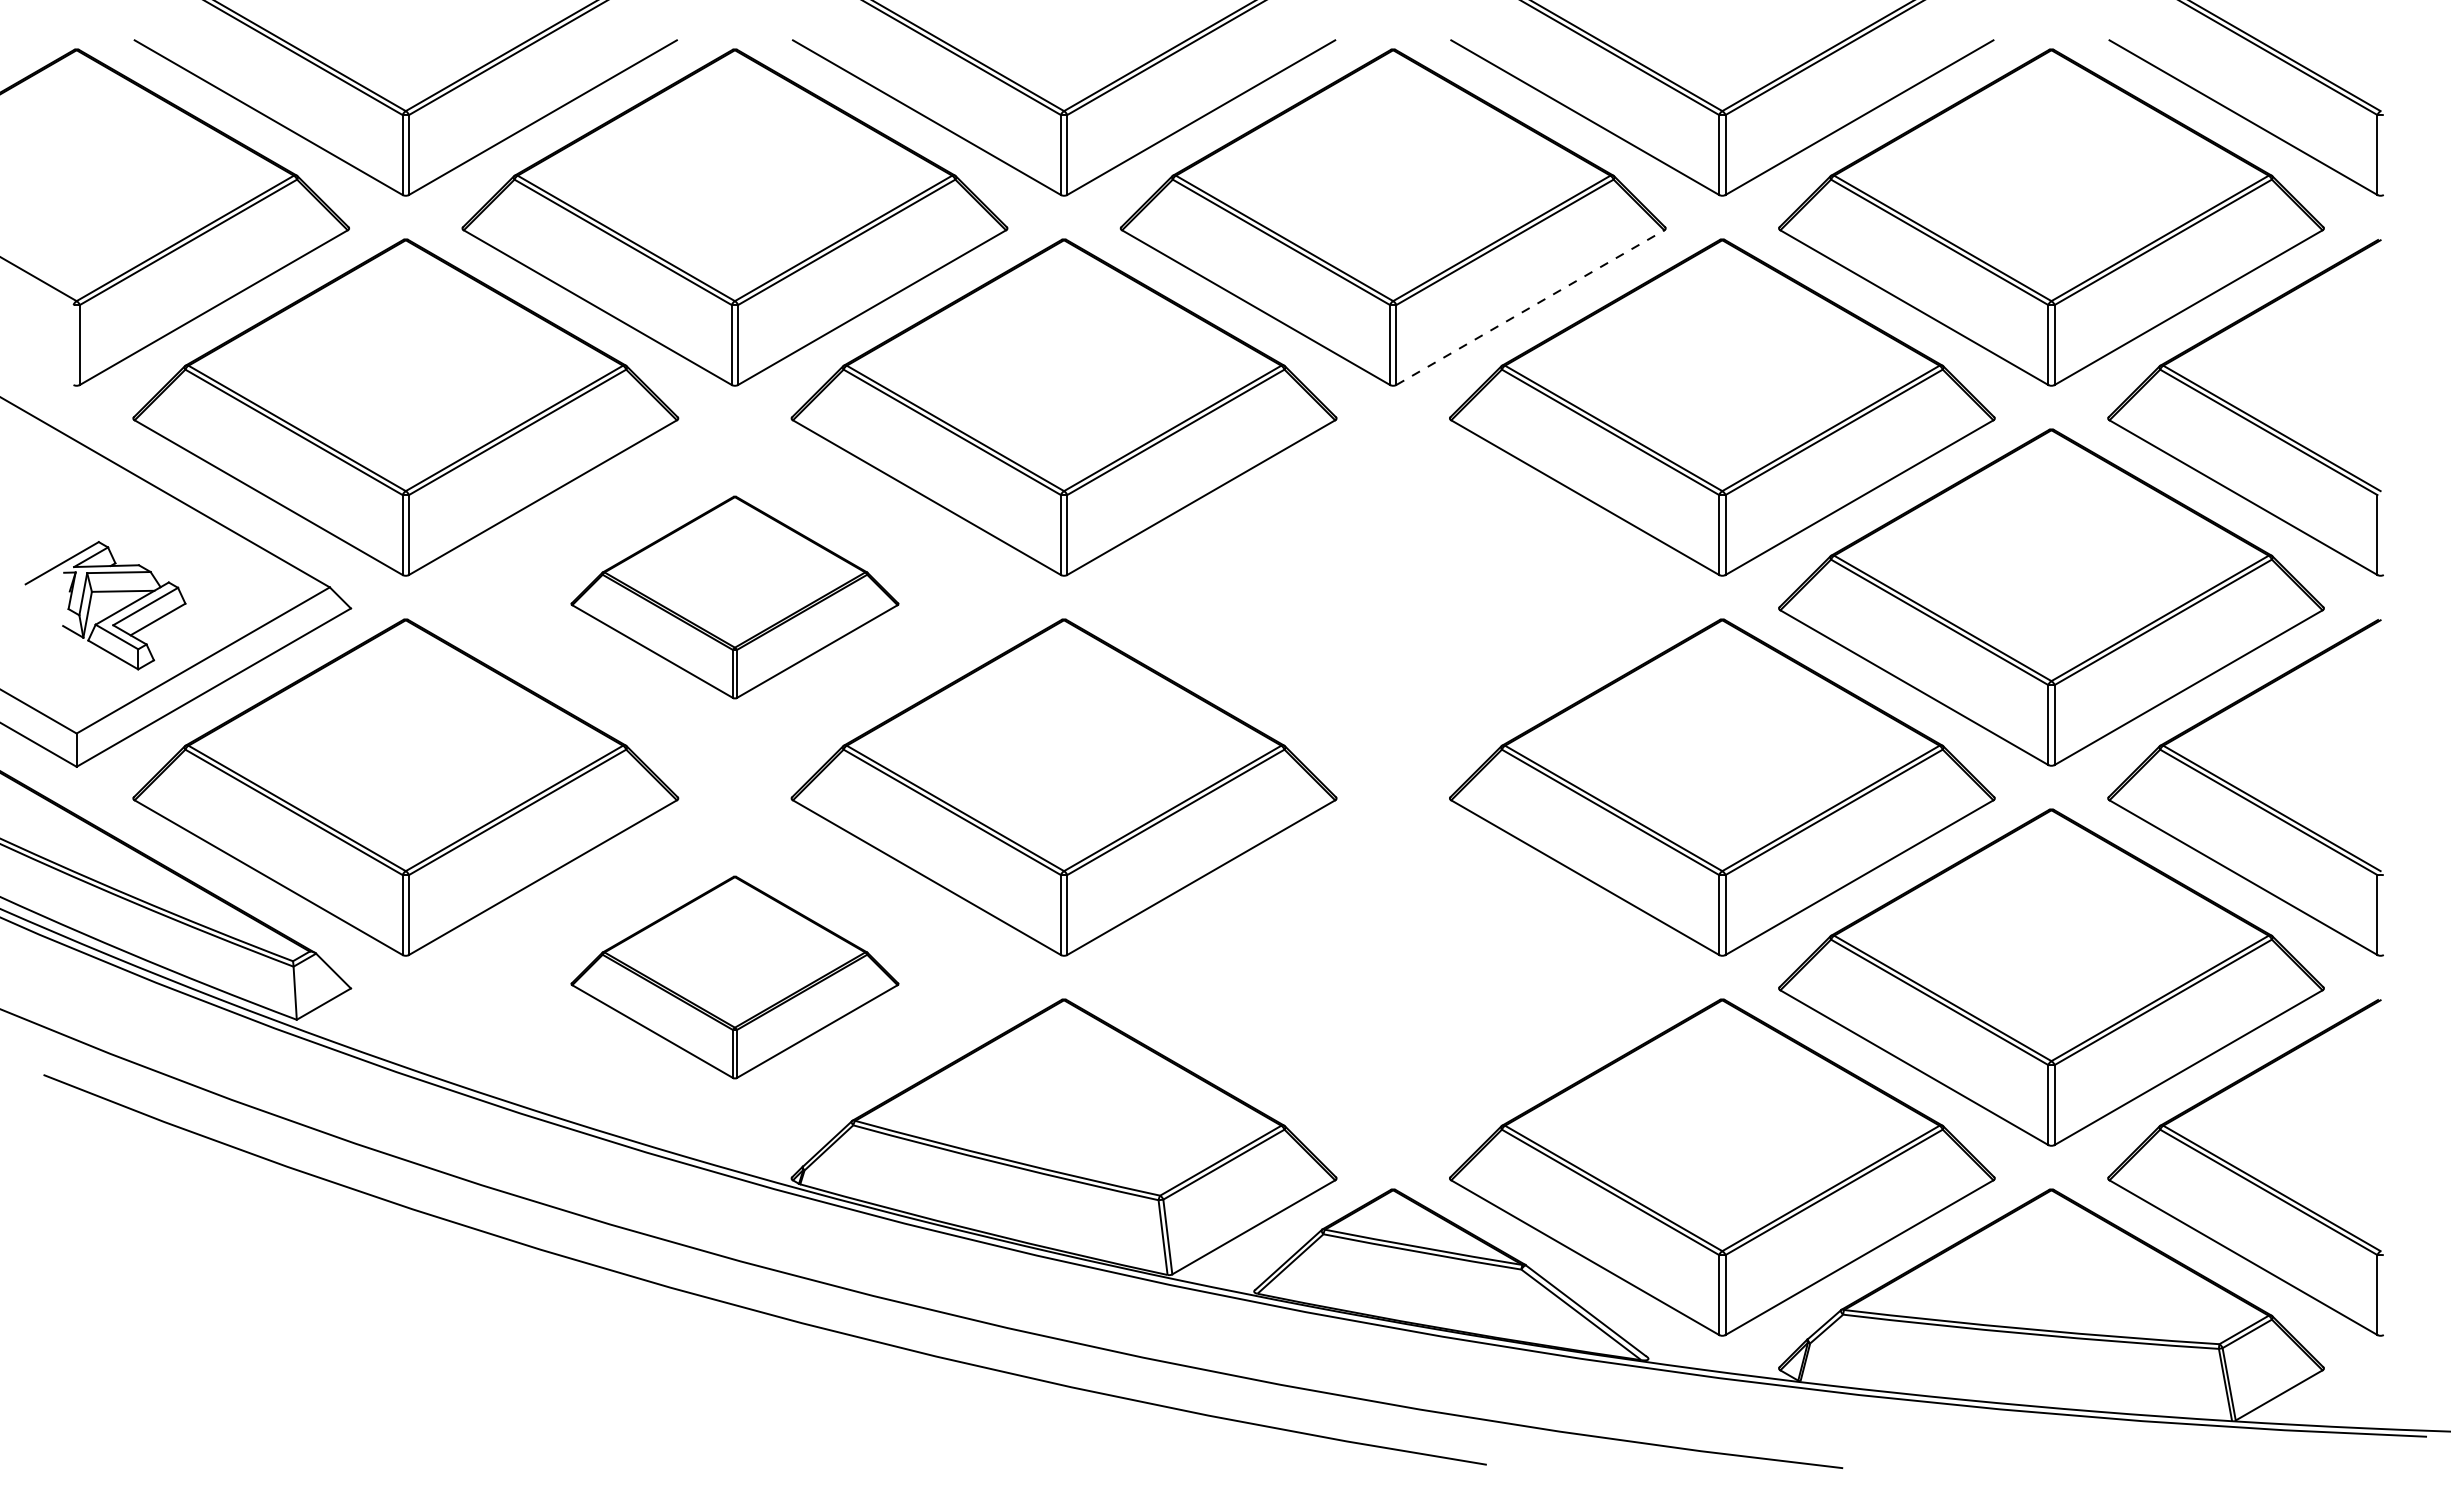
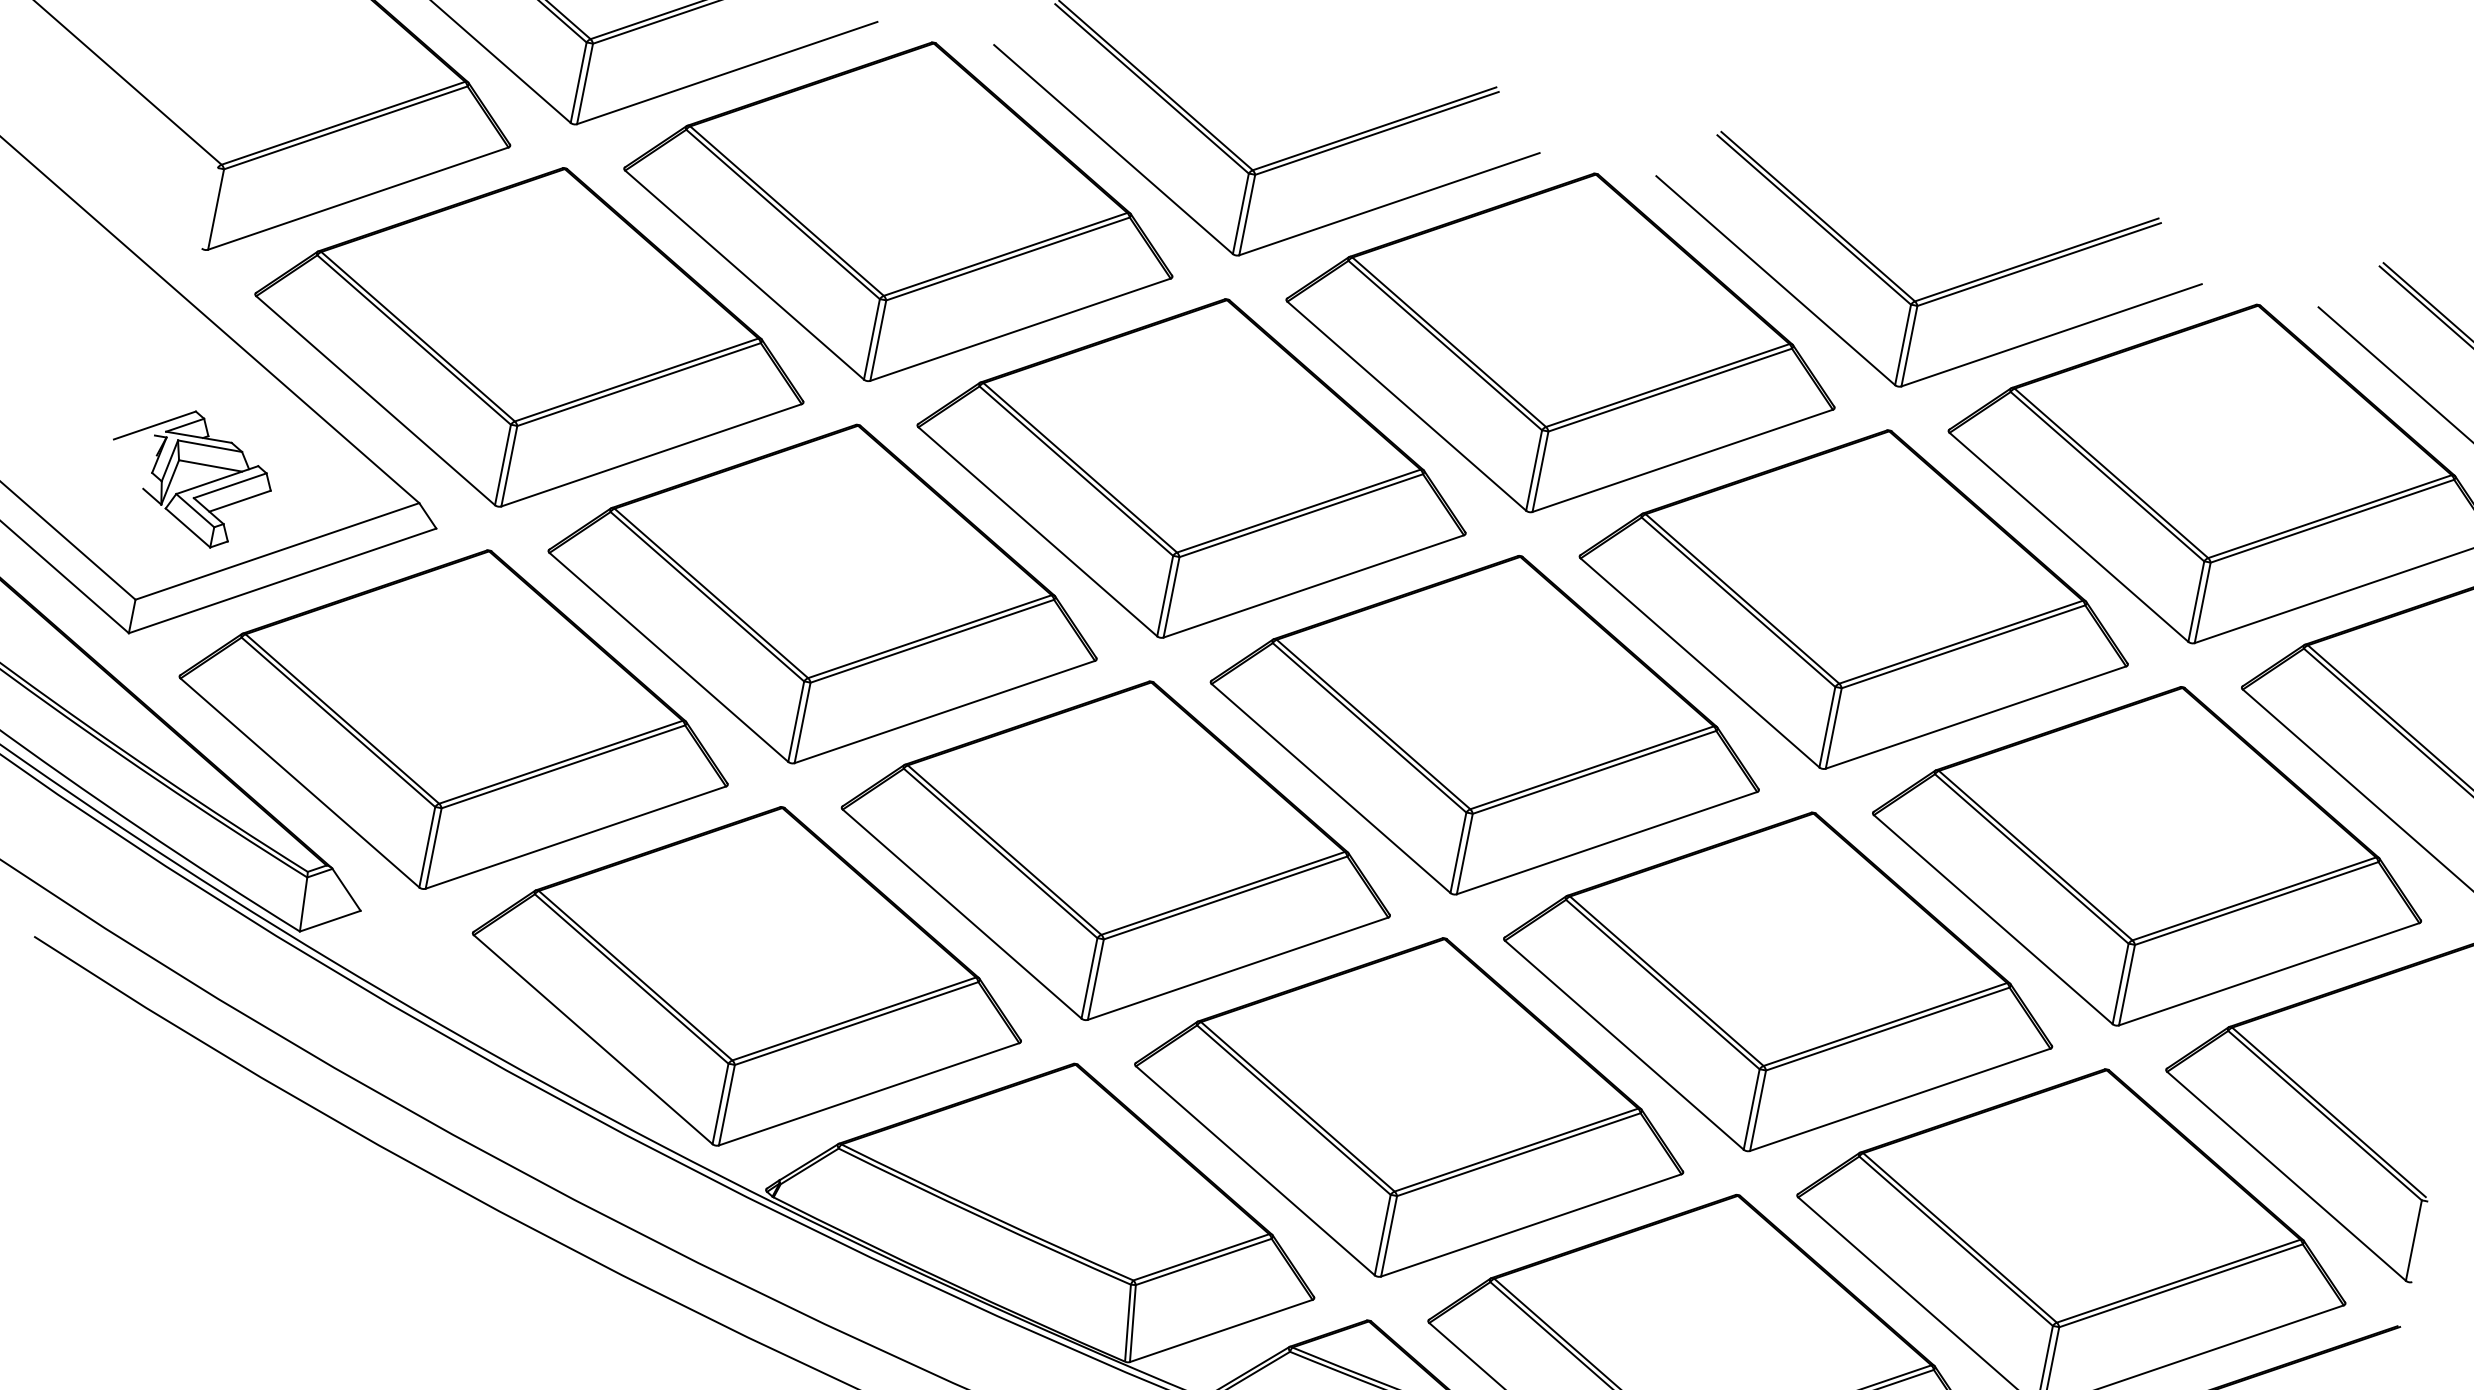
line: (1530, 307) -> (1682, 460), dashed -> solid
part: (734, 597) -> (824, 593), size x1.67
part: (1392, 597) -> (1486, 724), added
part: (734, 977) -> (748, 976), size x1.67
part: (1392, 977) -> (1410, 1107), added

